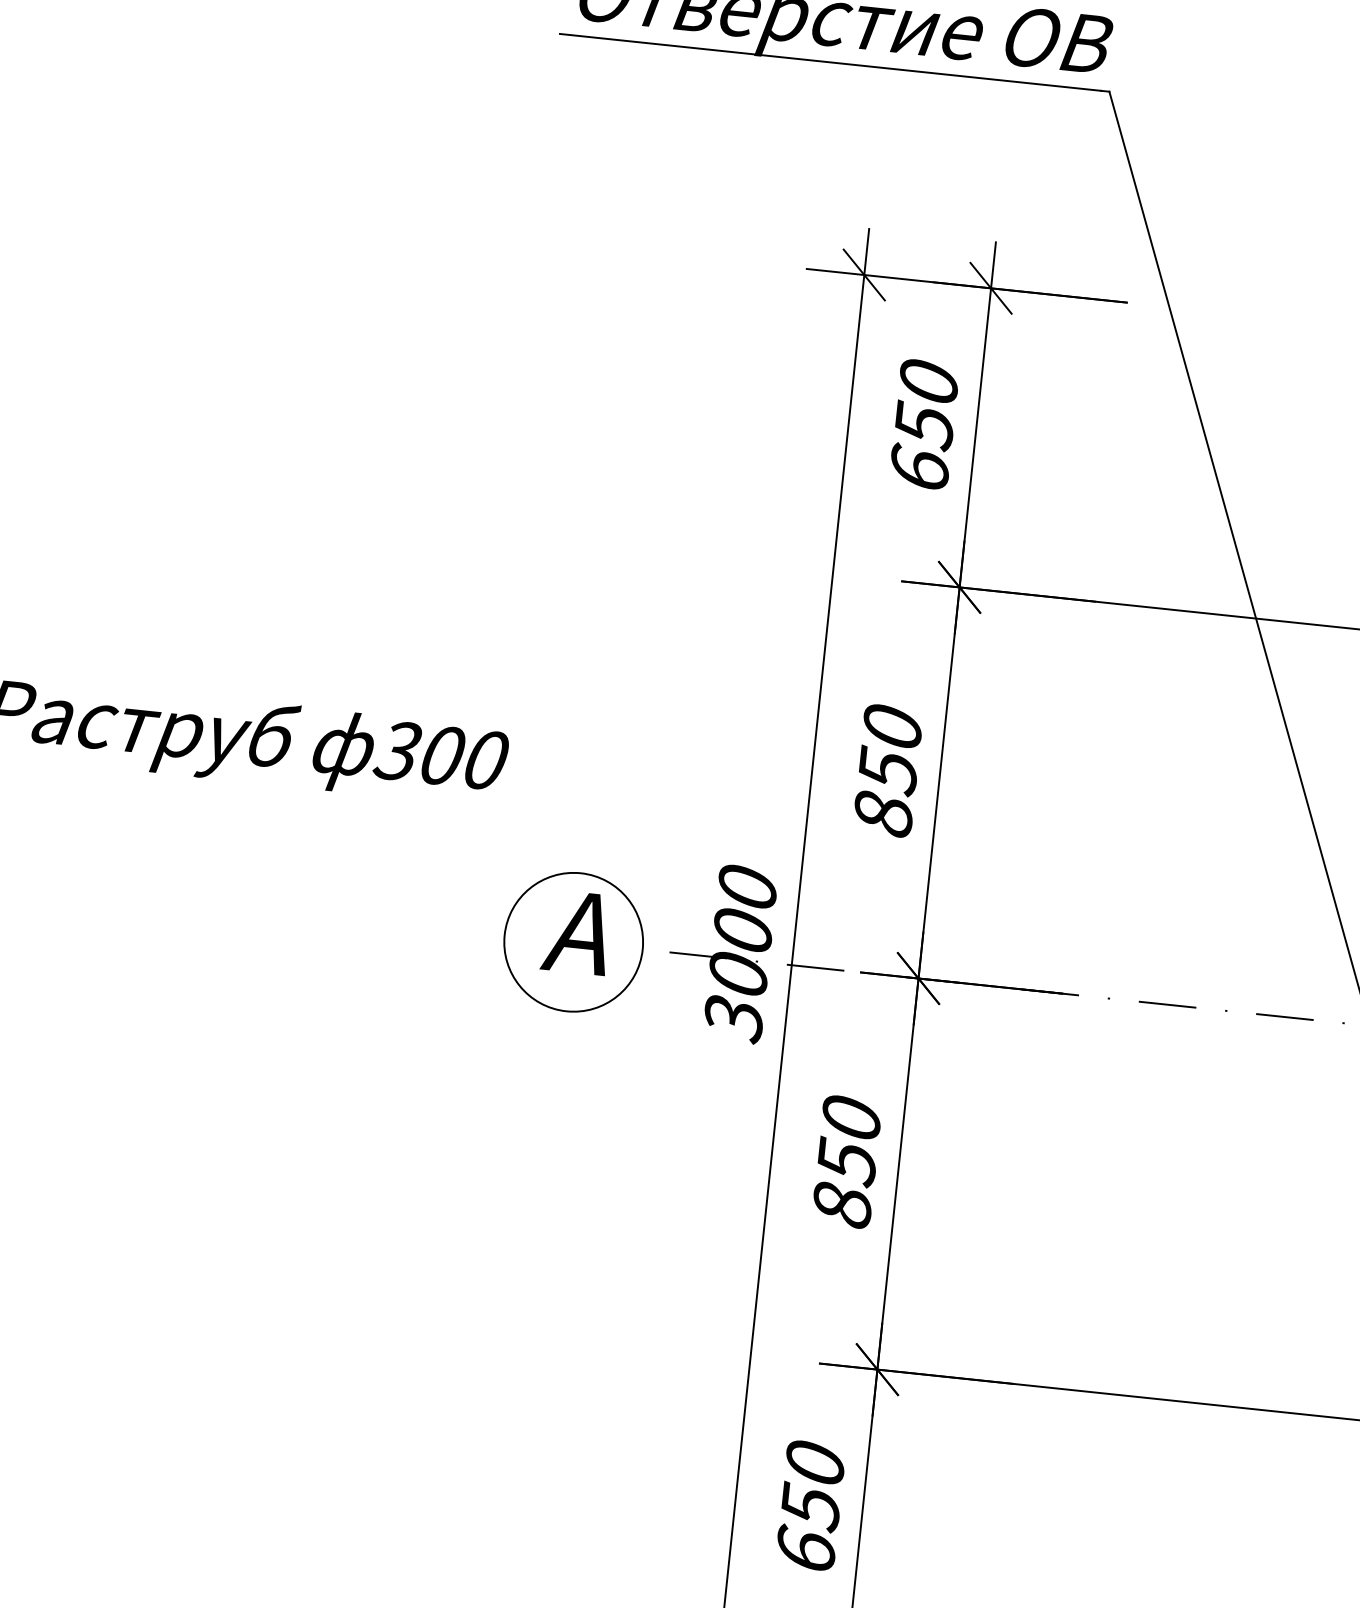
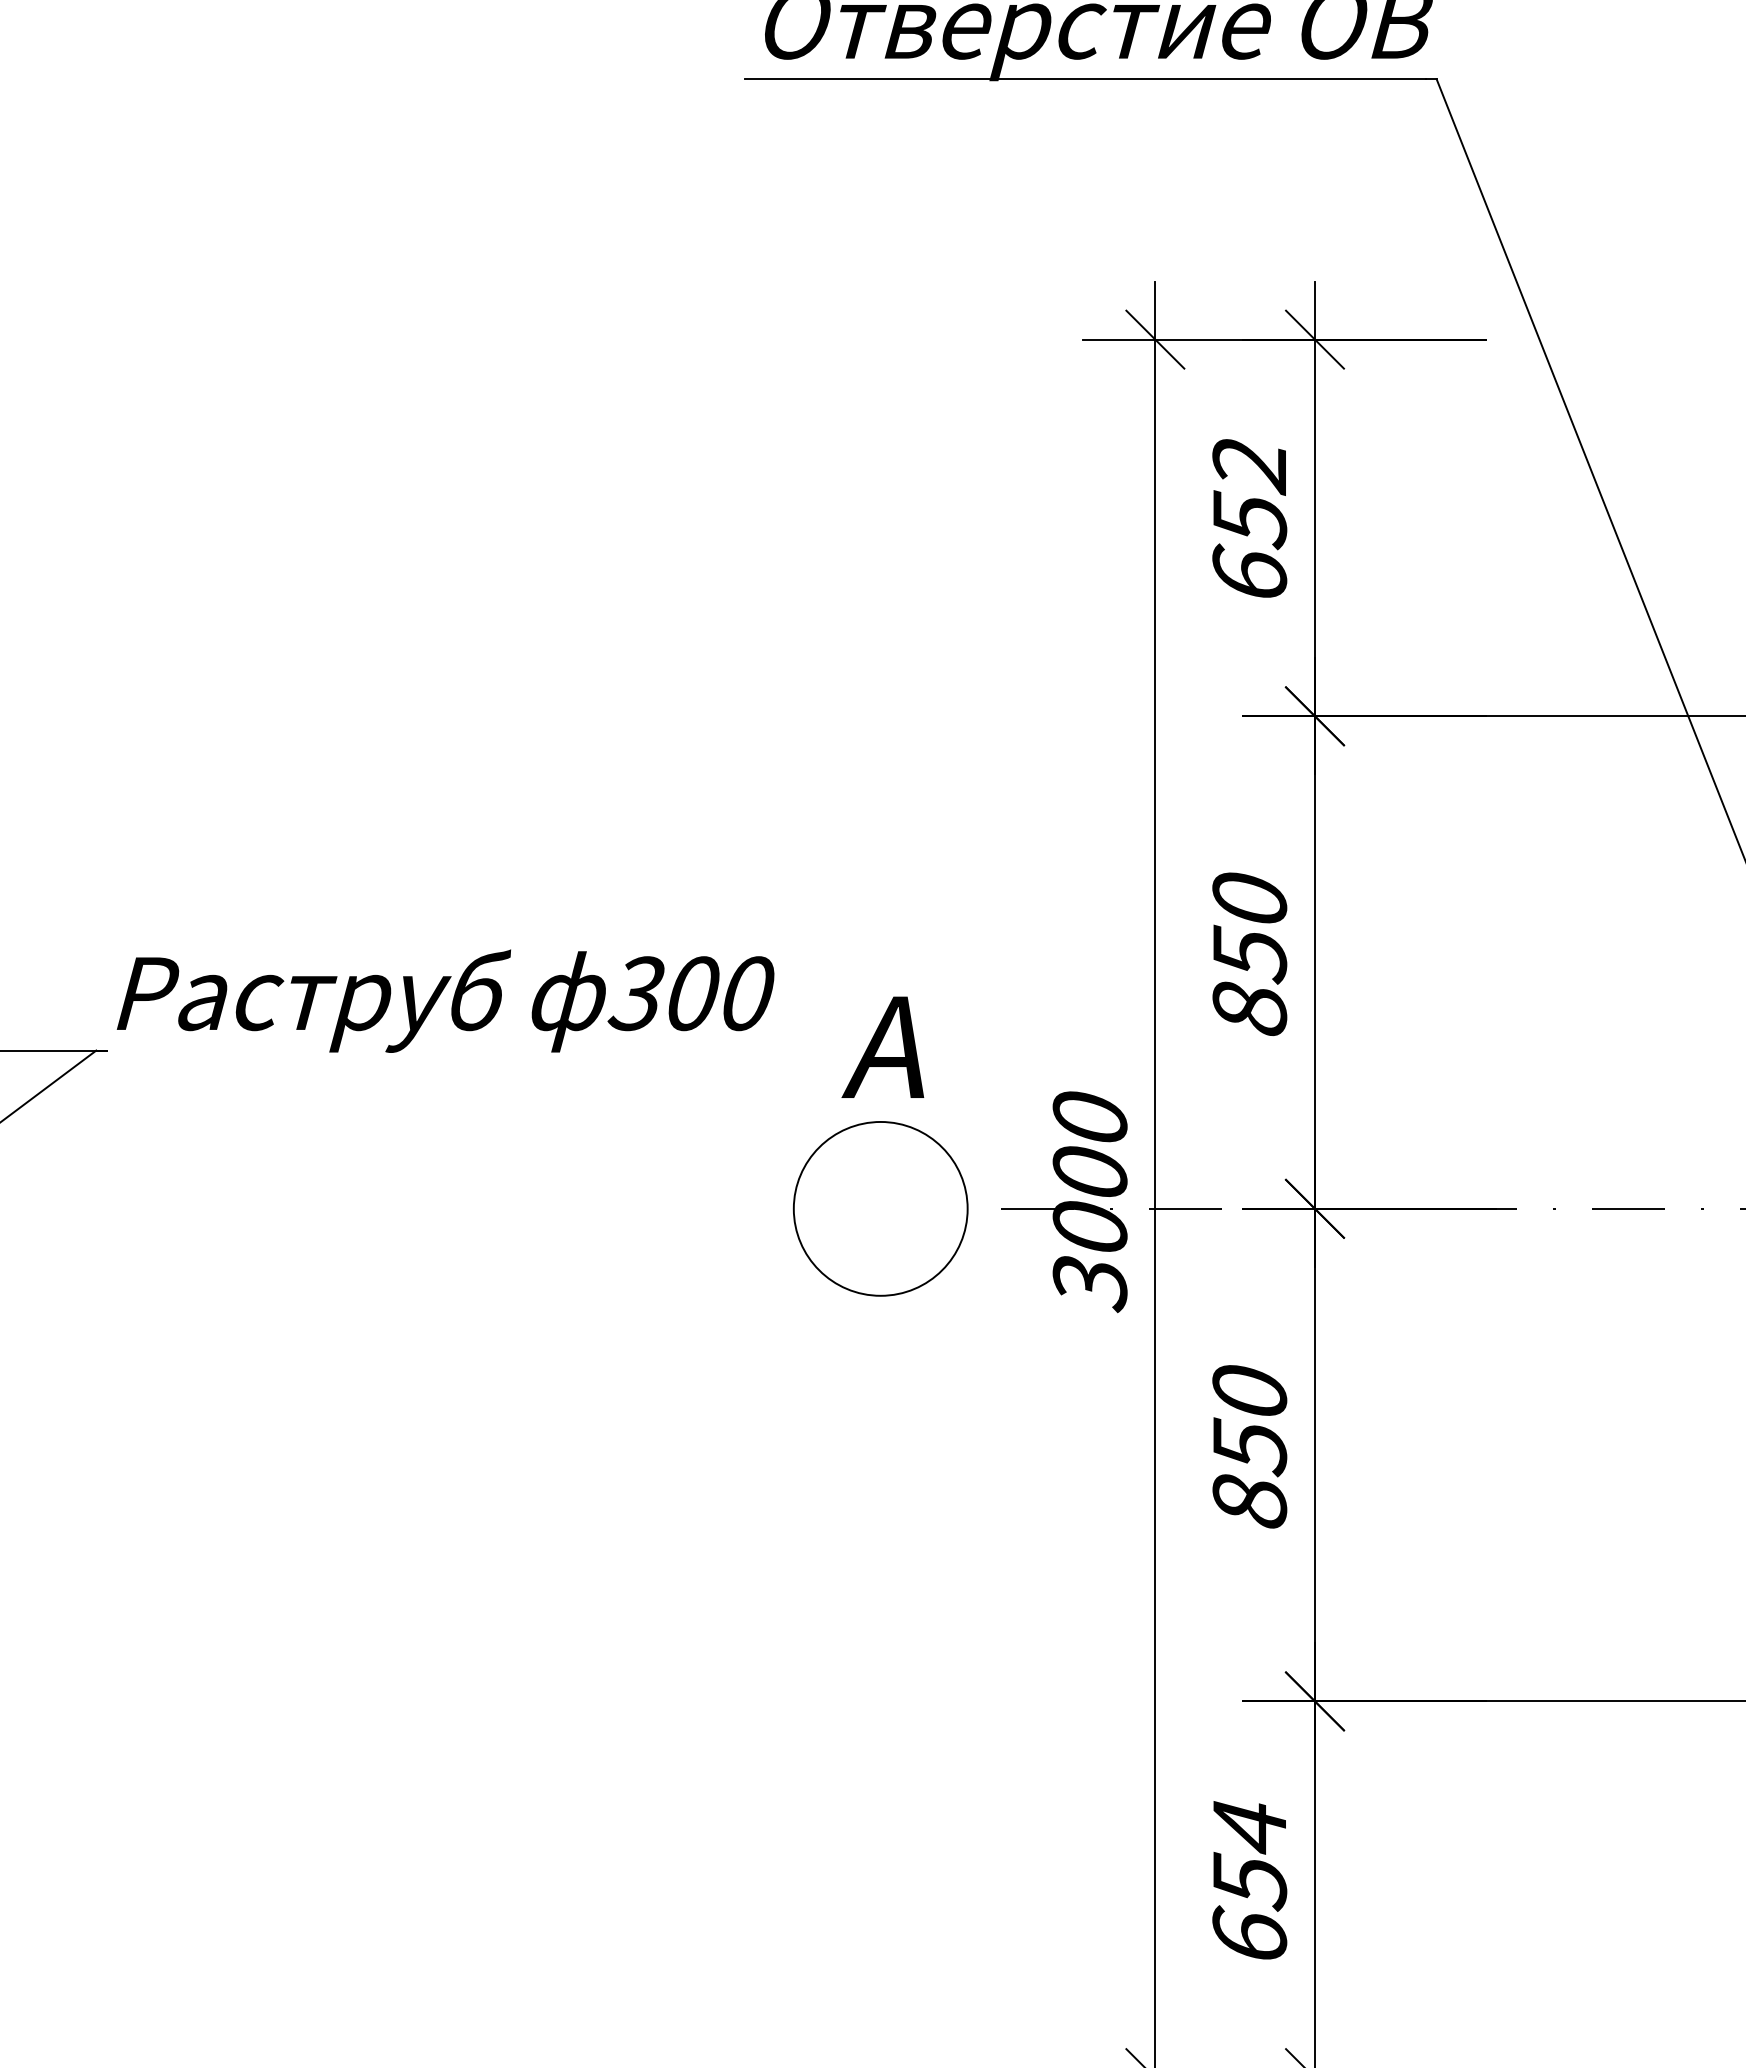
text: (928, 383) -> (1249, 466), 650 -> 652
text: (576, 931) -> (882, 1046), moved
text: (814, 1463) -> (1249, 1826), 650 -> 654

